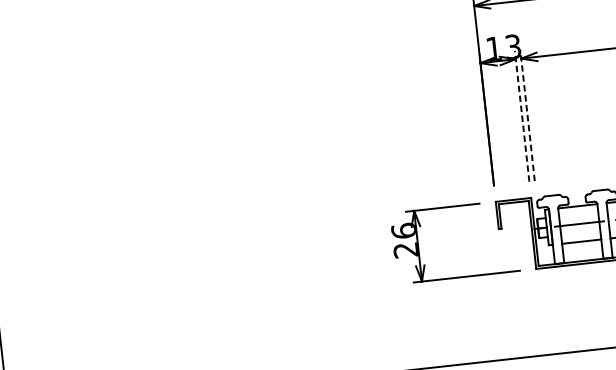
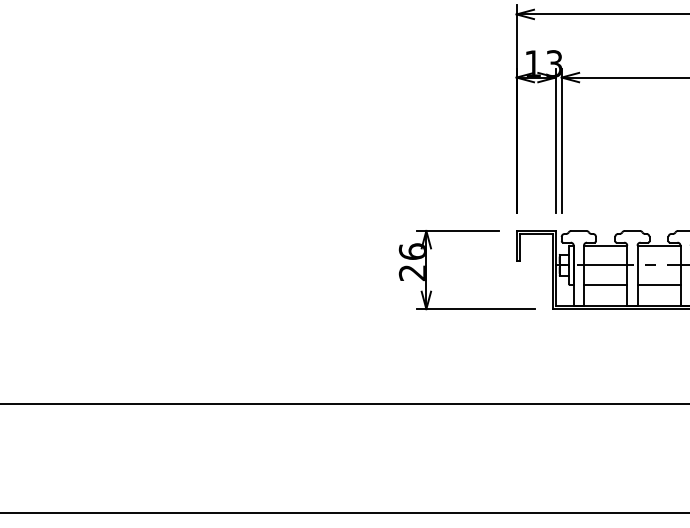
line: (527, 115) -> (561, 140), dashed -> solid
line: (521, 116) -> (555, 140), dashed -> solid

